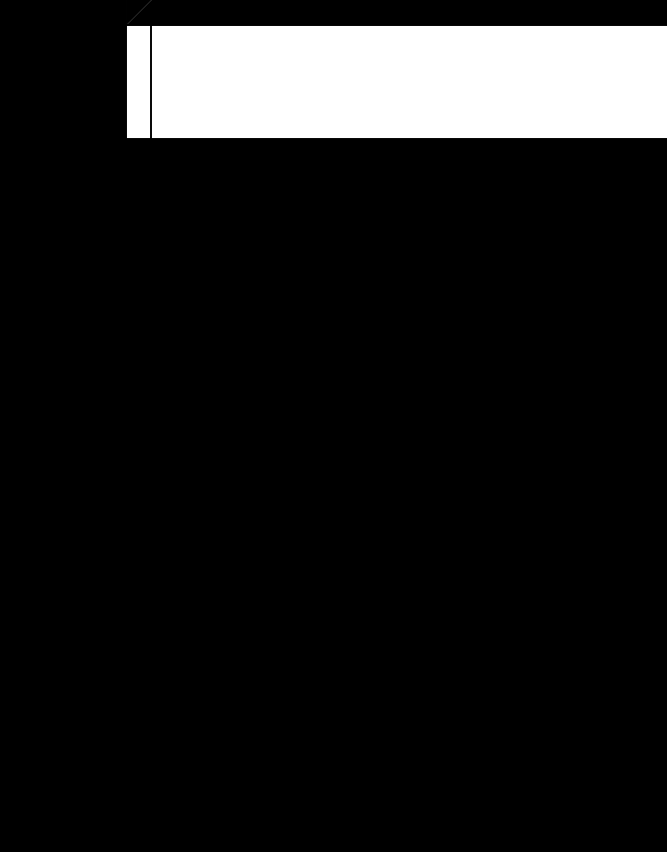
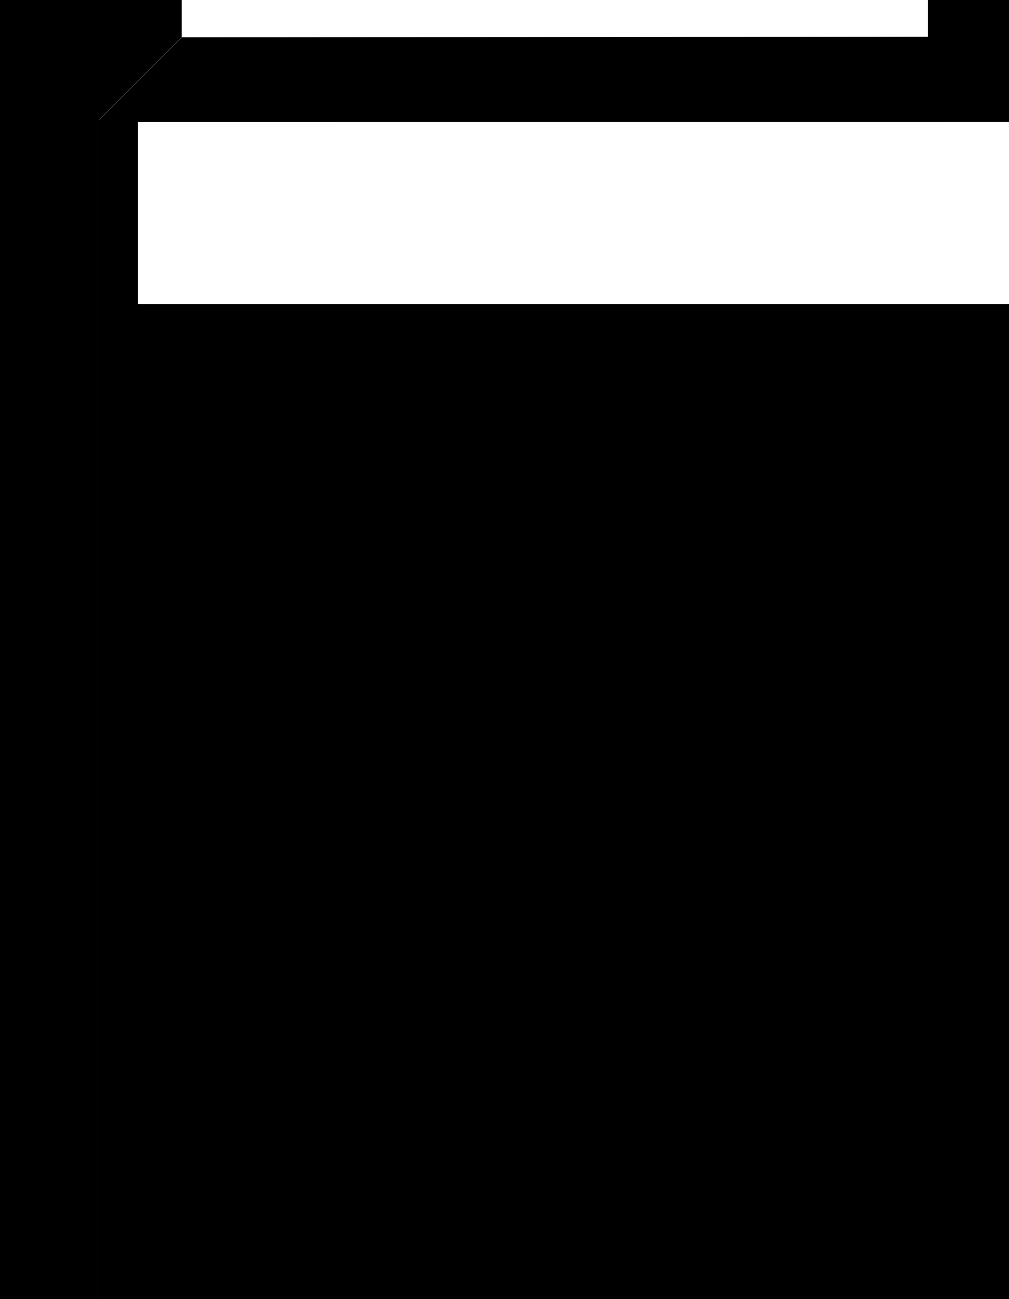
fill: (138, 82) -> (117, 213), added

